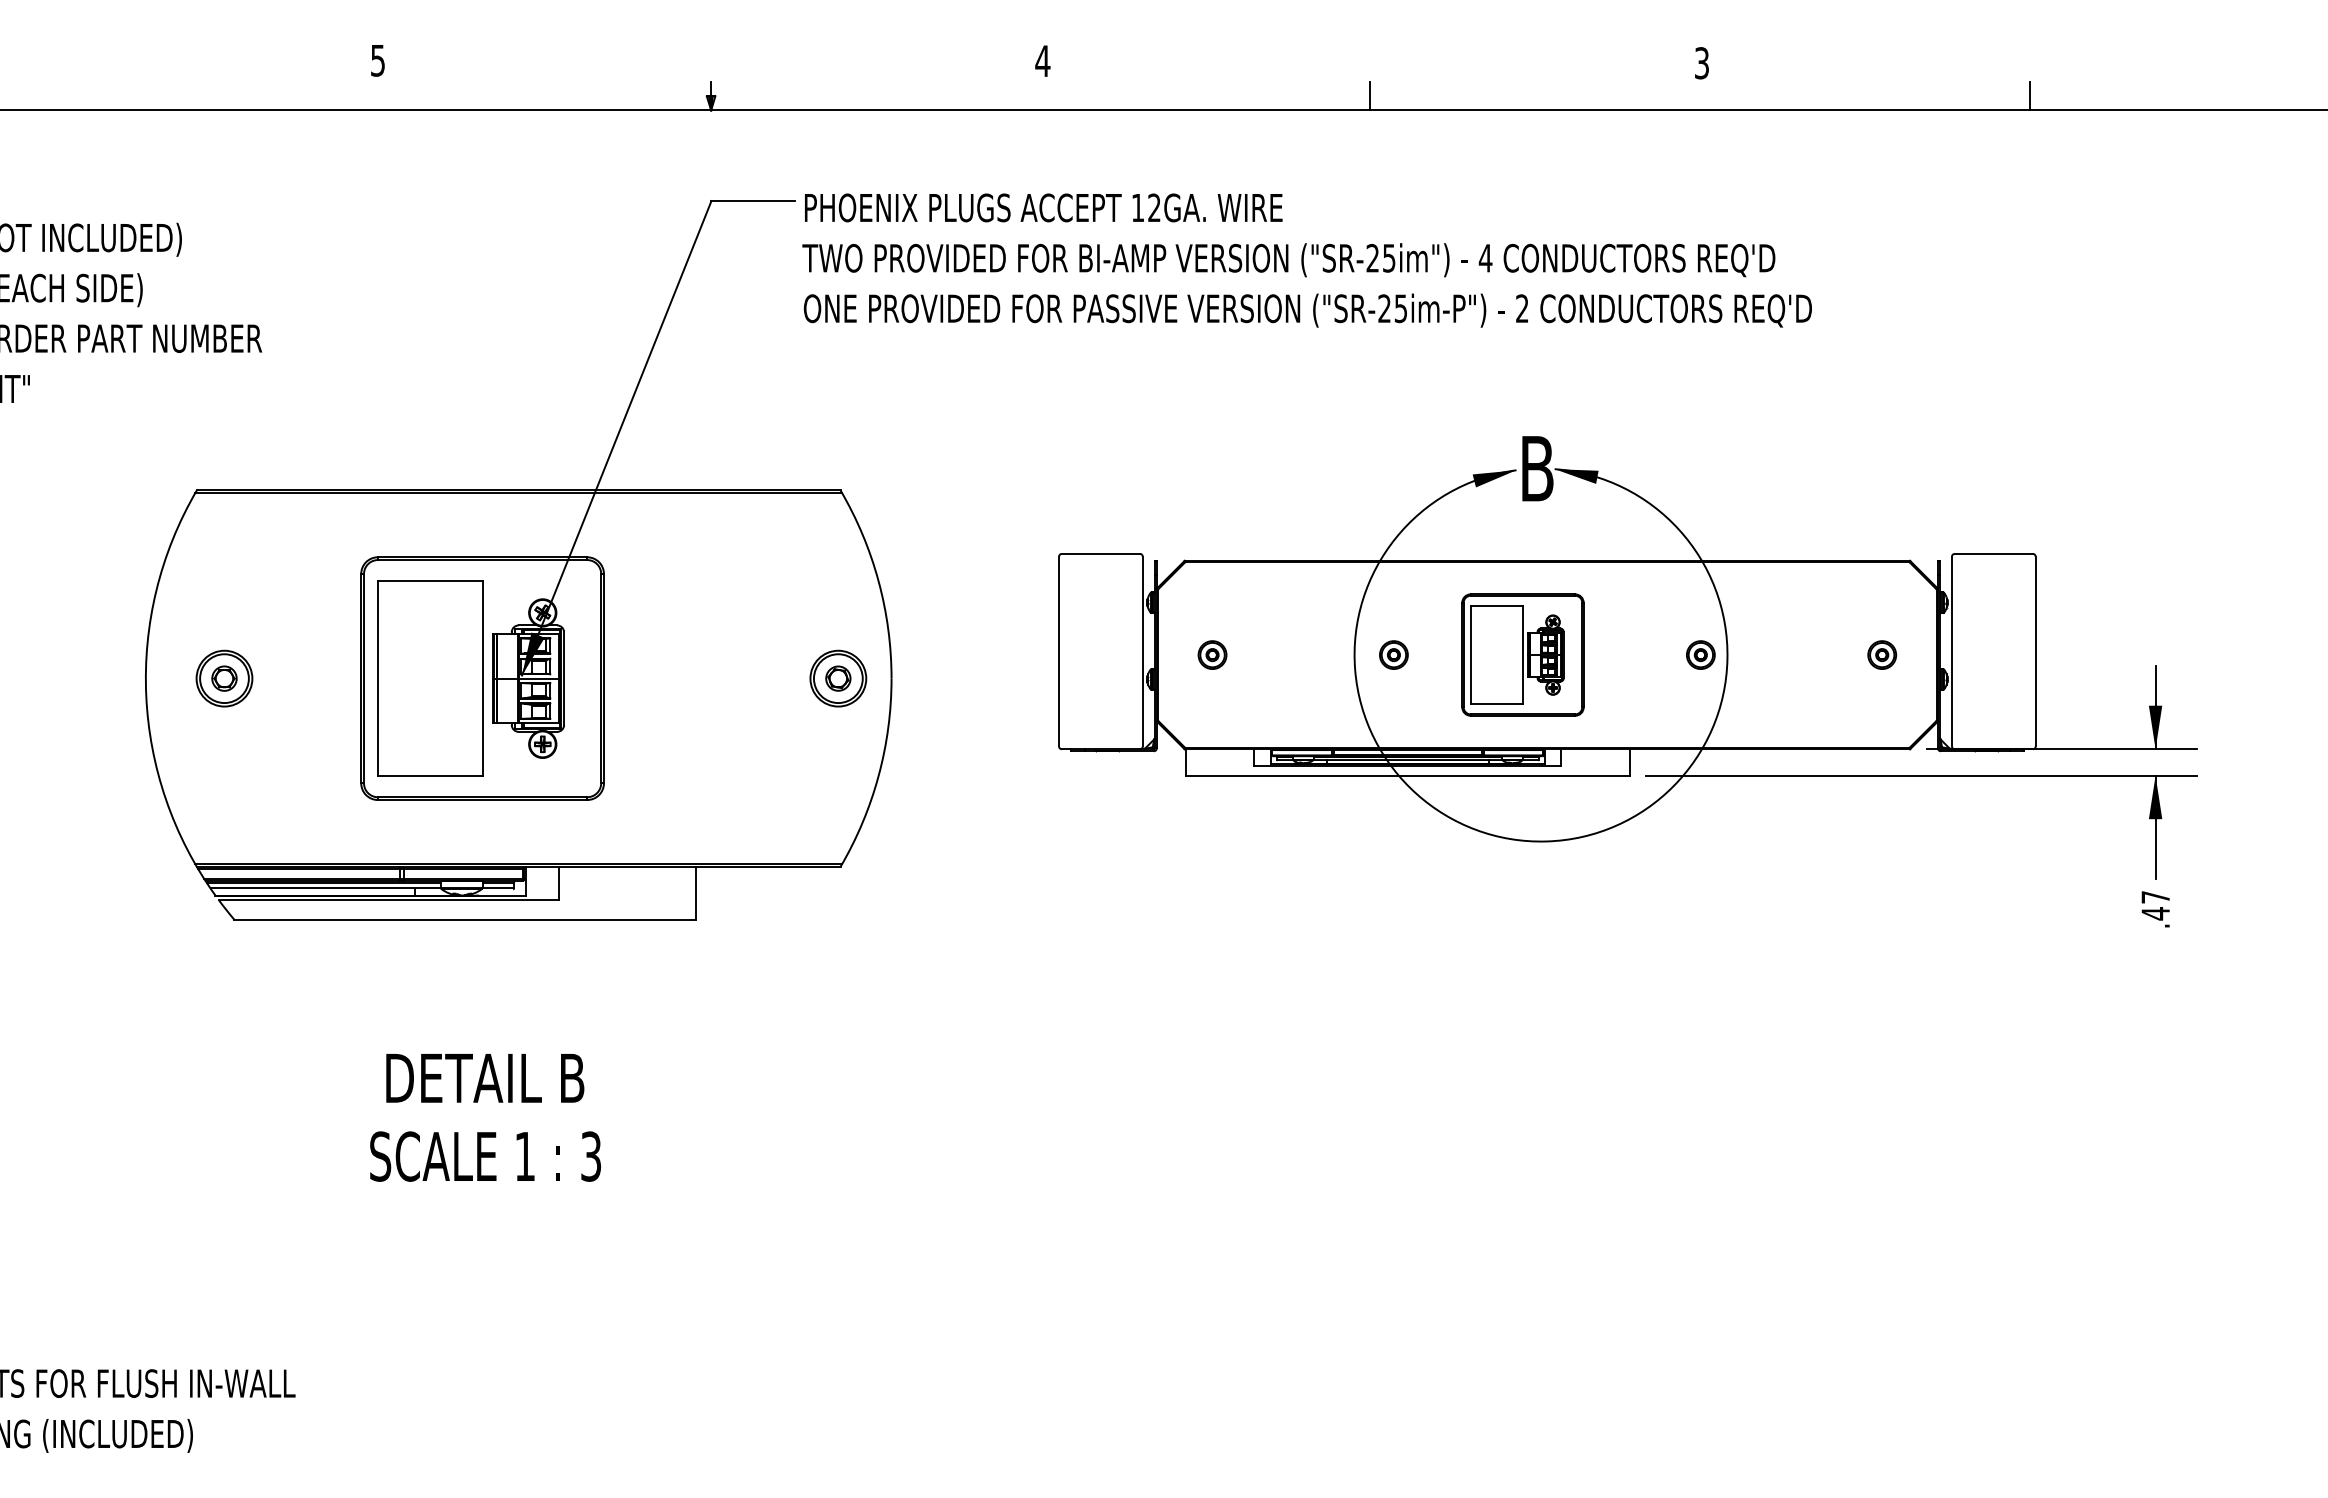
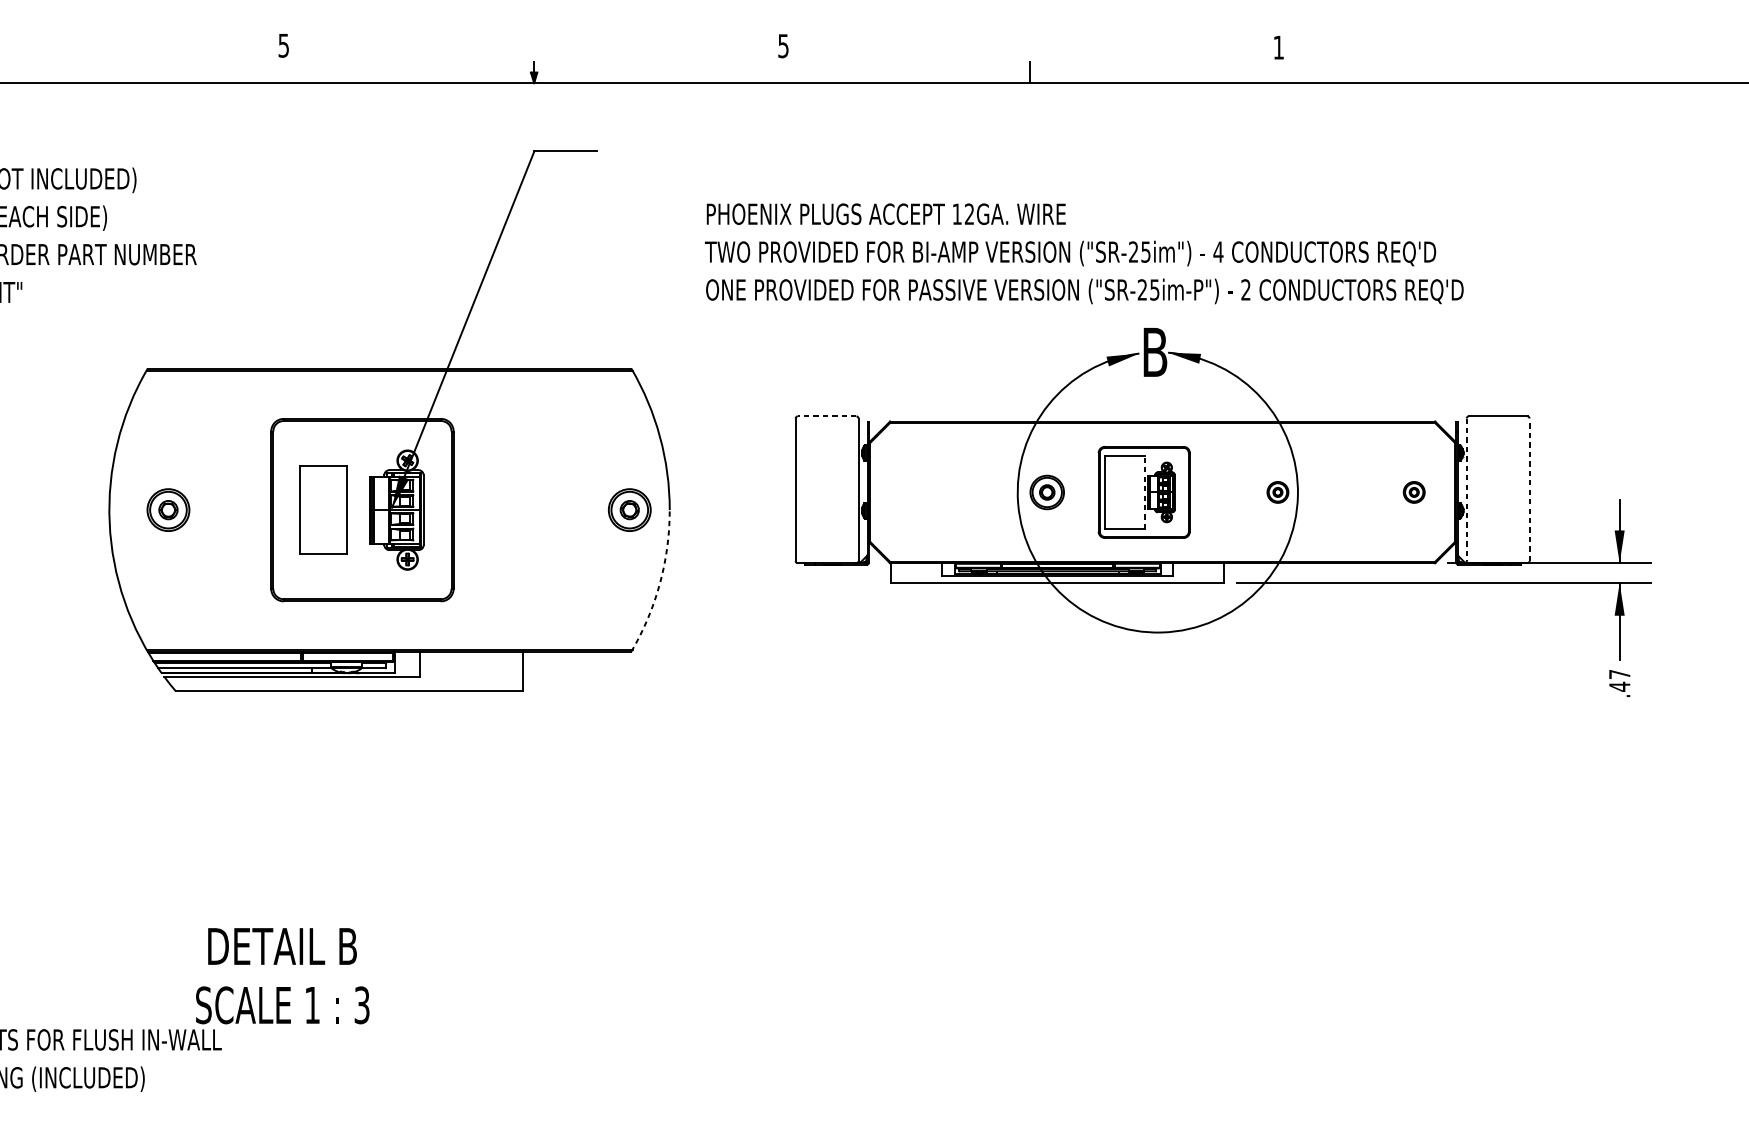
text: (1042, 61) -> (783, 46), 4 -> 5
text: (1701, 63) -> (1278, 47), 3 -> 1
line: (2029, 95) -> (1524, 71), removed
text: (1306, 260) -> (1083, 253), moved
line: (1100, 553) -> (826, 416), solid -> dashed
line: (1951, 651) -> (1466, 489), solid -> dashed
line: (2035, 651) -> (1529, 489), solid -> dashed
part: (1212, 654) -> (910, 491), removed
part: (1393, 654) -> (1046, 491), size x1.6
line: (1523, 655) -> (1144, 492), solid -> dashed
part: (430, 678) -> (323, 510), size x0.6
arc: (878, 776) -> (659, 583), solid -> dashed
text: (485, 1117) -> (282, 975), moved

